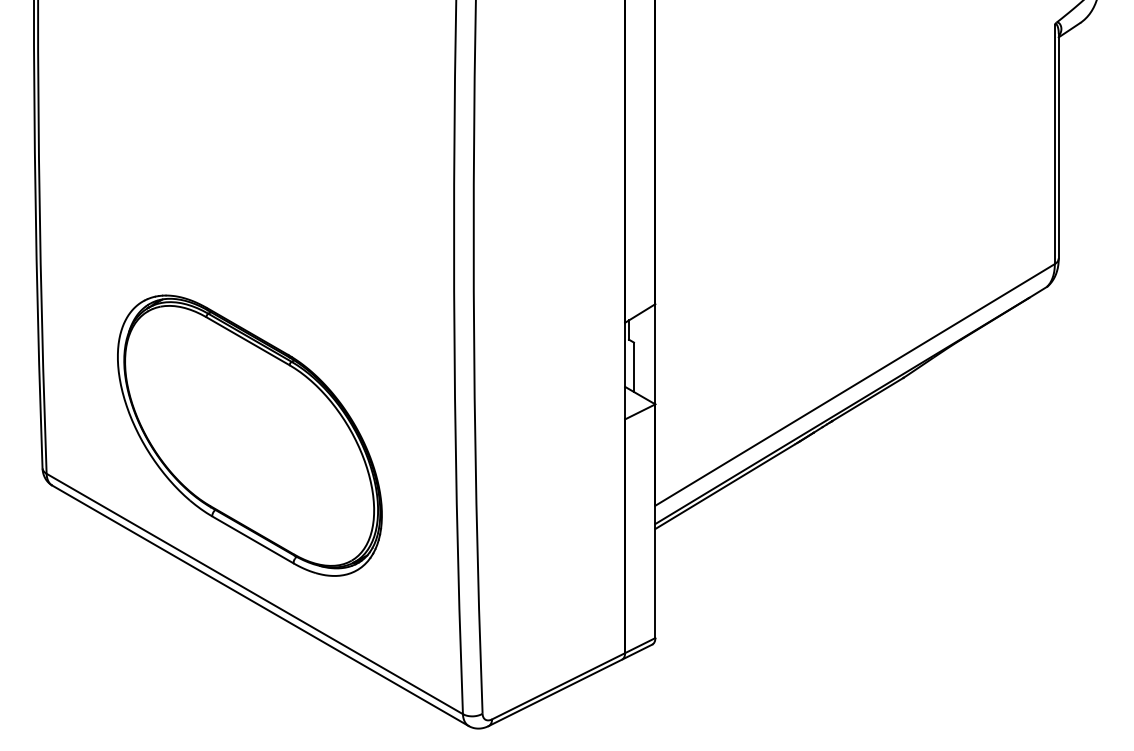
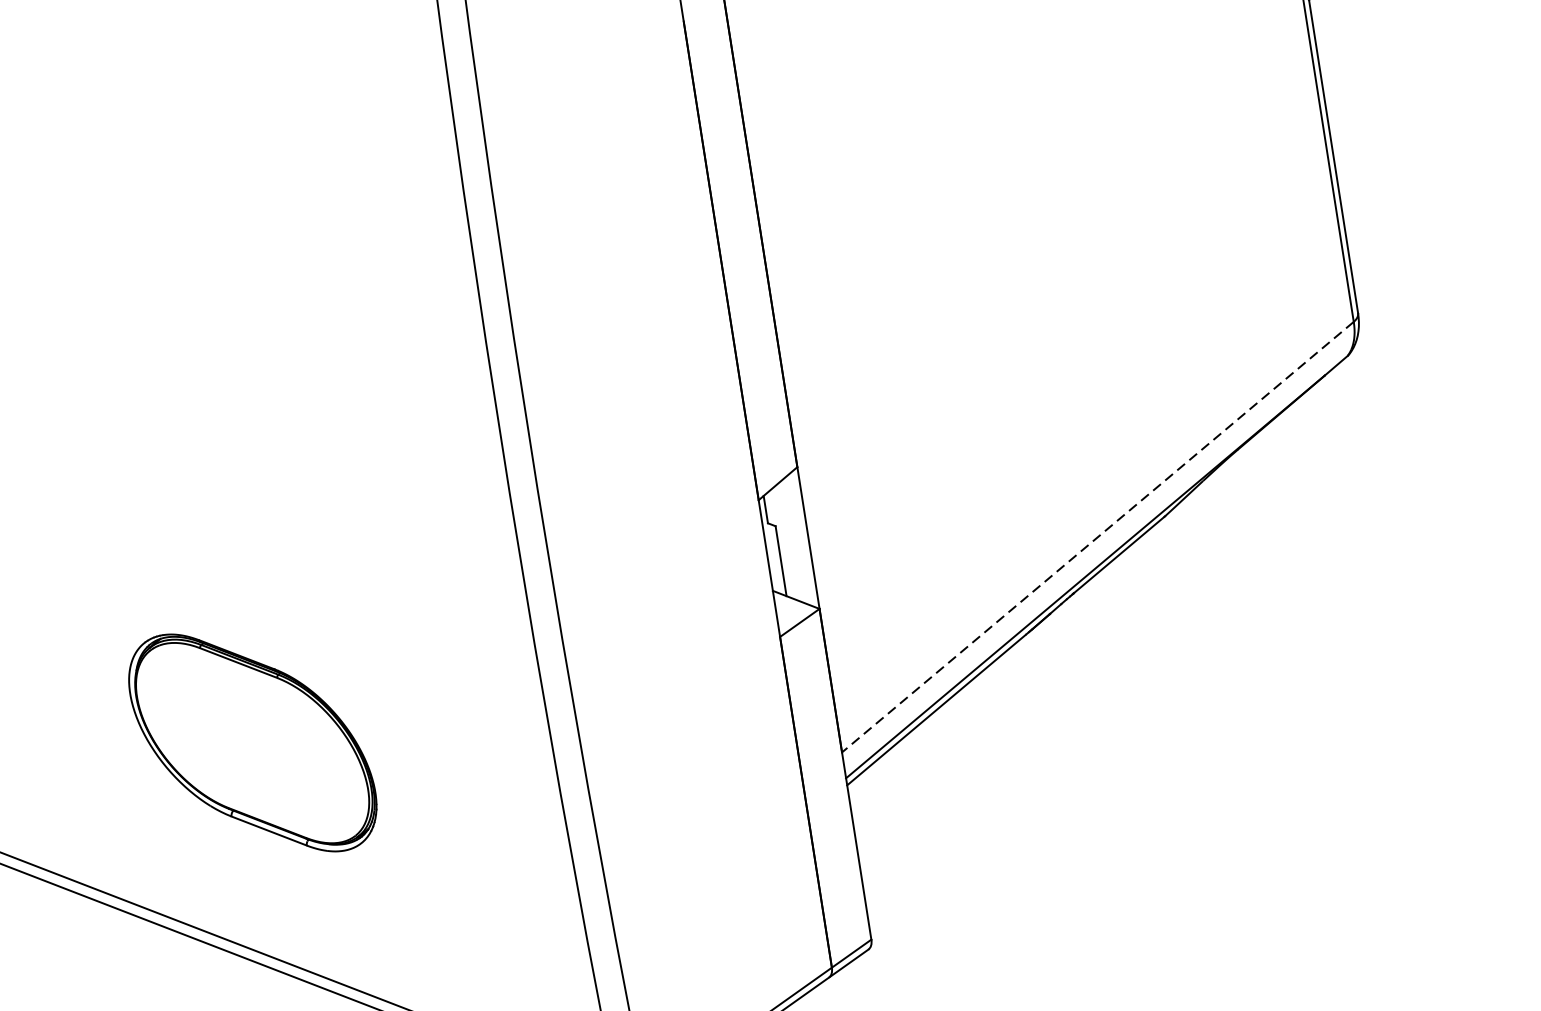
line: (854, 385) -> (1097, 538), solid -> dashed
part: (249, 435) -> (252, 742), size x0.6

